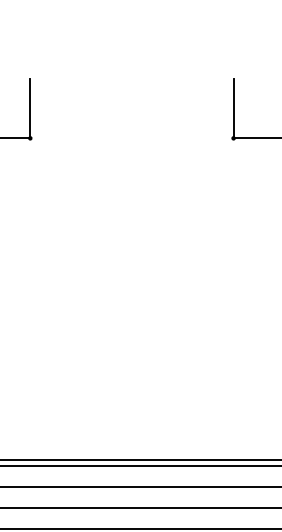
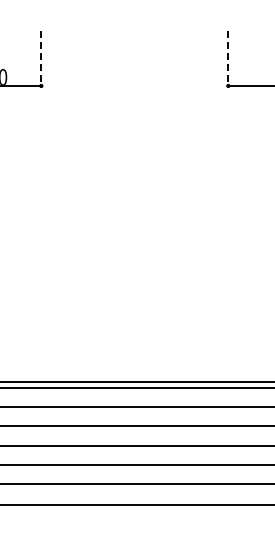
line: (30, 108) -> (41, 58), solid -> dashed
line: (233, 108) -> (228, 58), solid -> dashed

